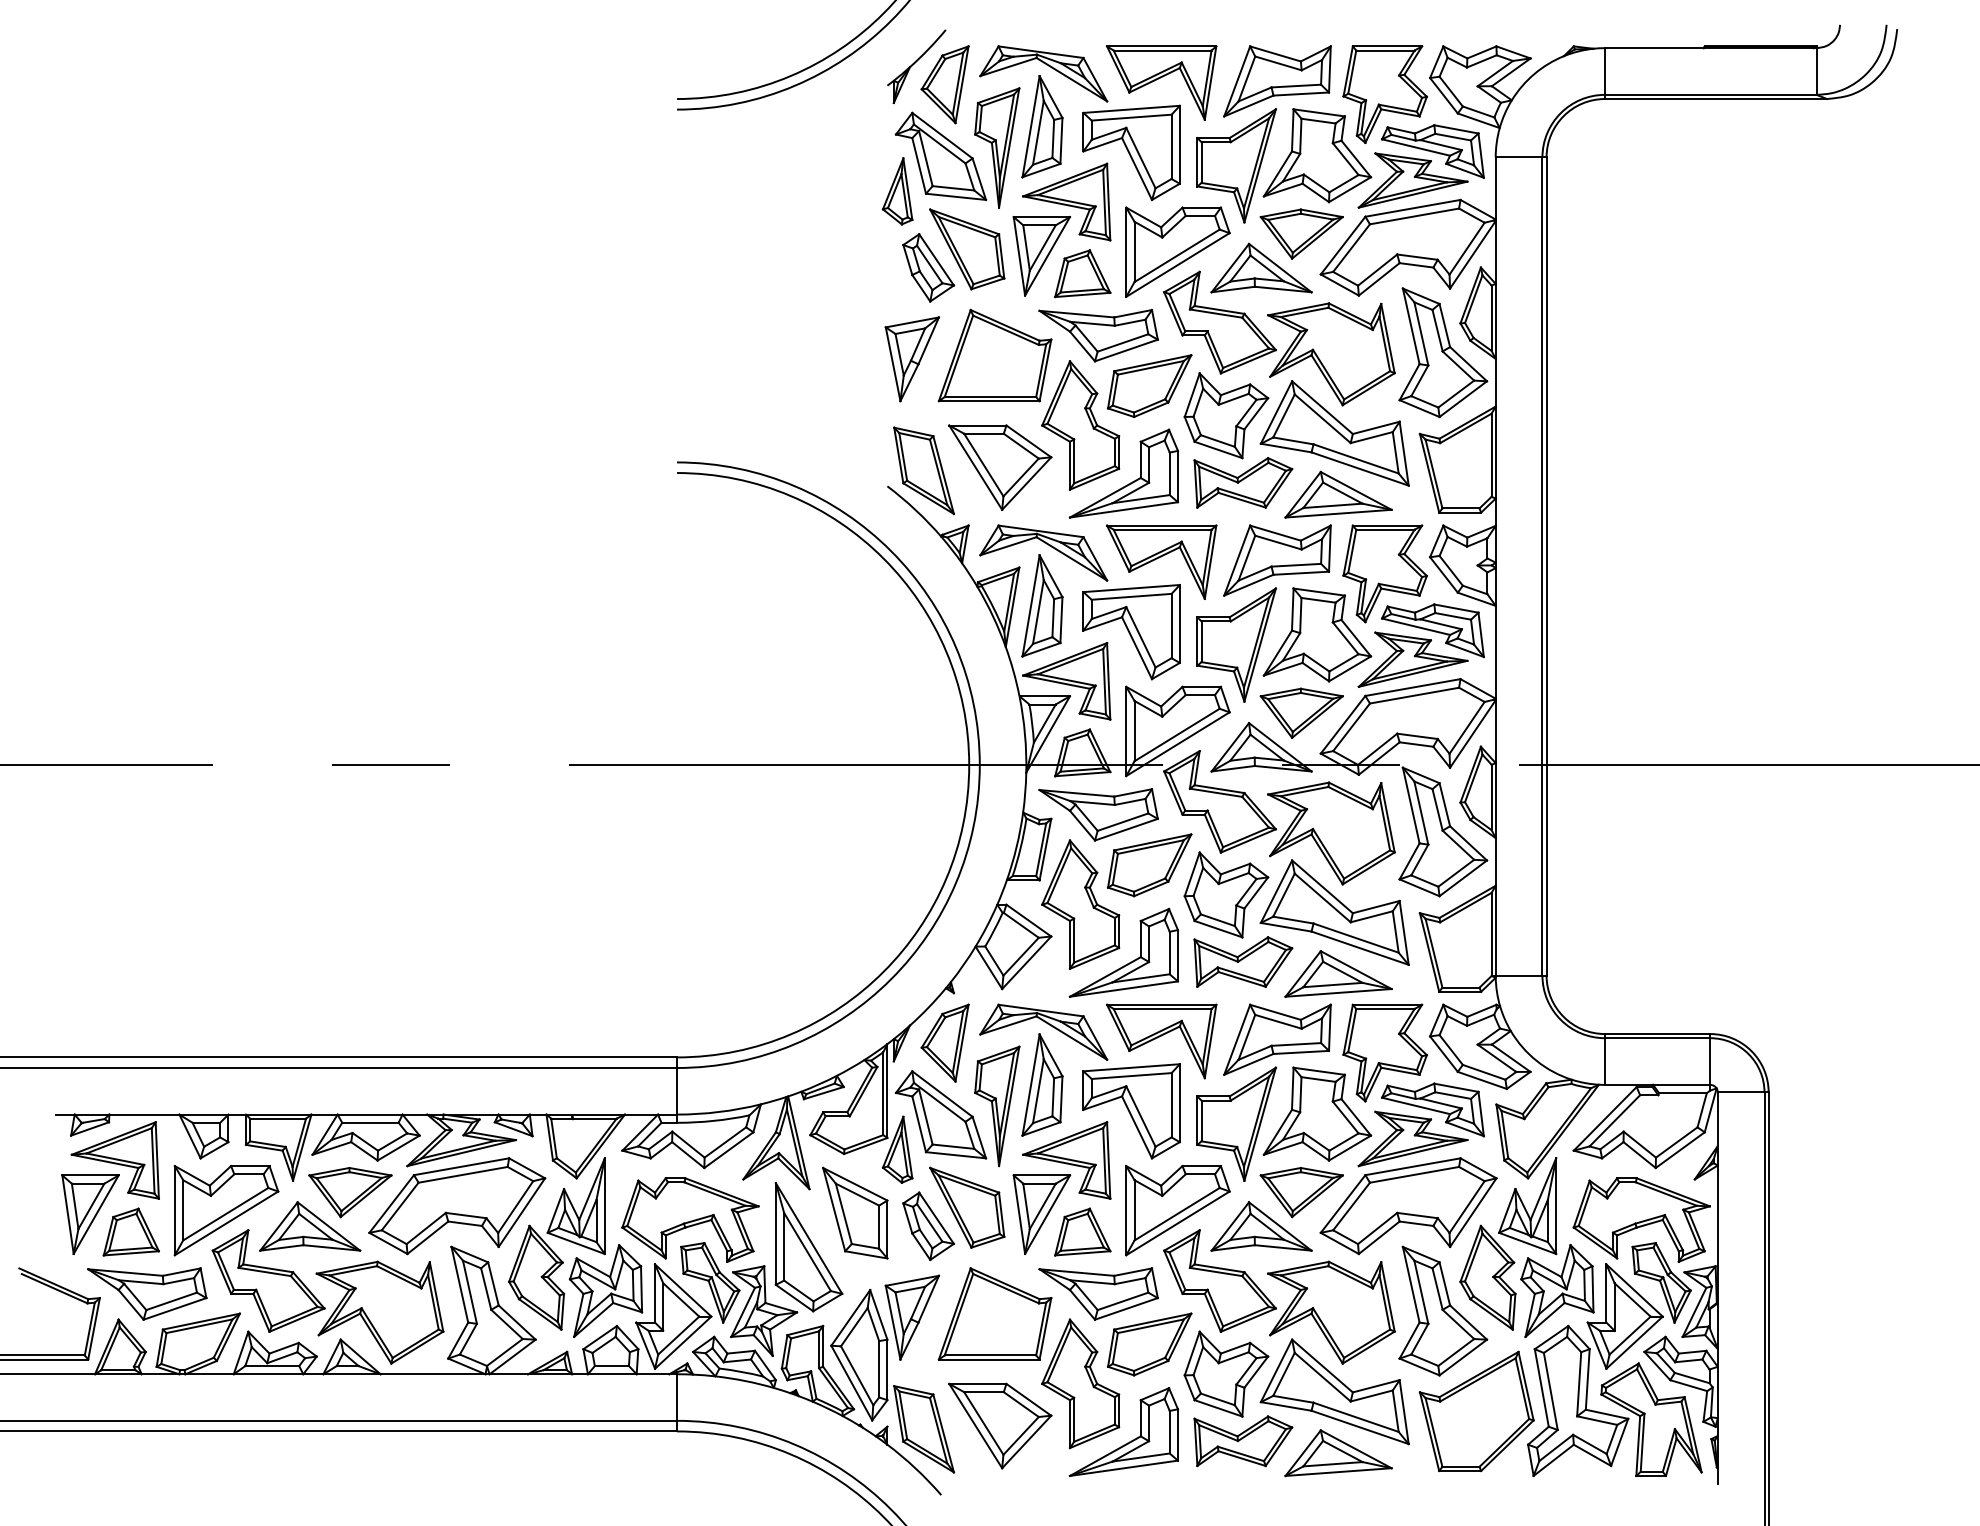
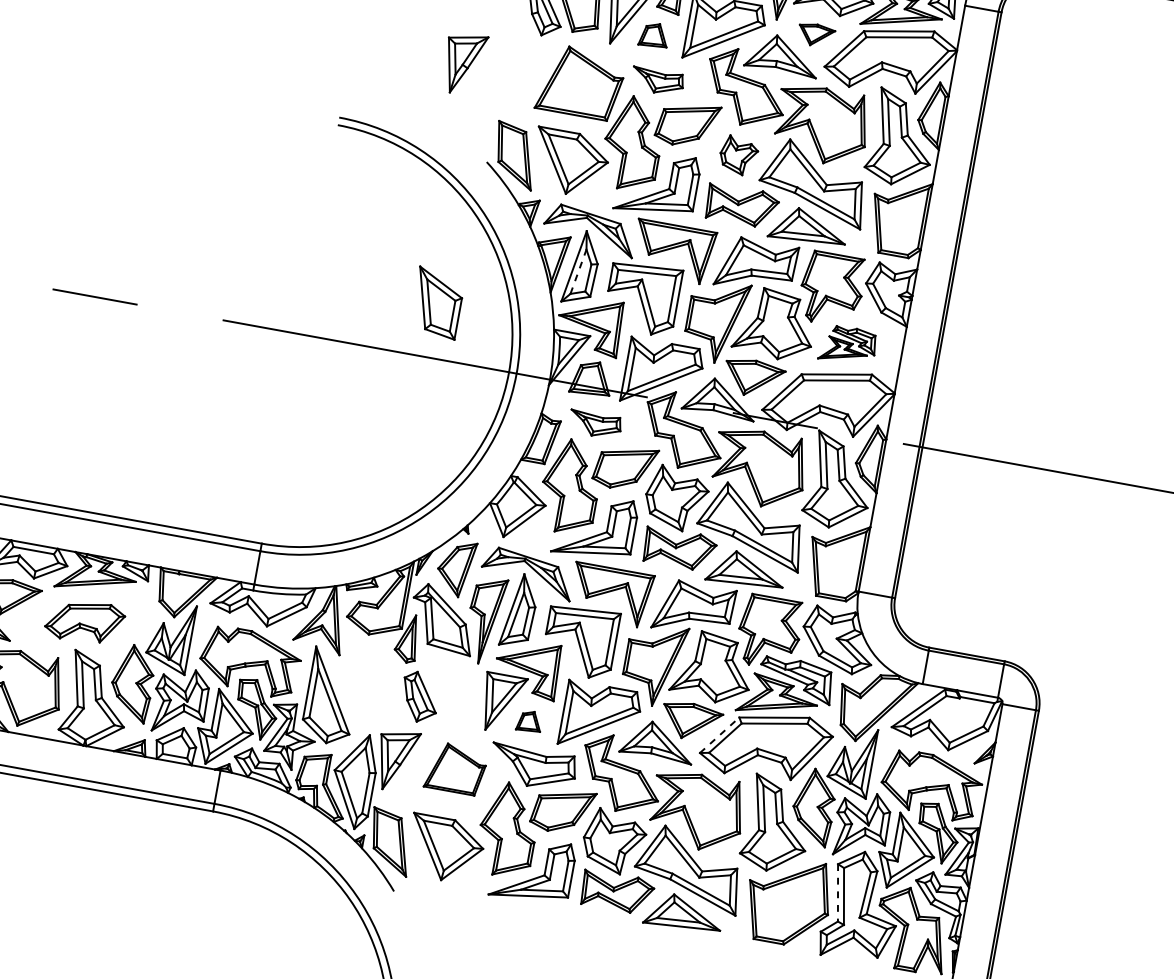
part: (1301, 233) -> (816, 34), size x0.6
part: (1082, 273) -> (654, 35), size x0.7
part: (1098, 335) -> (657, 81), size x0.6
part: (912, 359) -> (463, 64), moved
part: (1226, 415) -> (738, 155), size x0.6
line: (1038, 611) -> (578, 271), solid -> dashed
part: (1420, 645) -> (847, 345), size x0.6
part: (1098, 814) -> (595, 424), size x0.6
line: (1343, 1203) -> (720, 734), solid -> dashed
part: (457, 1206) -> (85, 621), size x0.6
part: (967, 1207) -> (450, 688), removed
part: (855, 1212) -> (437, 302), moved
part: (1082, 1231) -> (529, 721), size x0.6
part: (994, 1313) -> (455, 768), size x0.7
line: (1541, 1388) -> (837, 893), solid -> dashed

